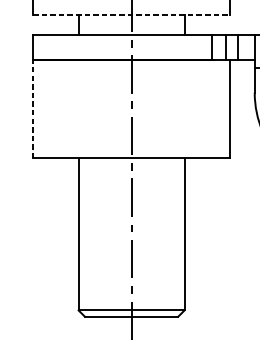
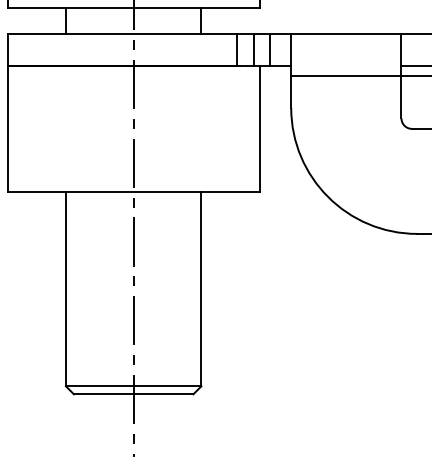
line: (132, 14) -> (134, 7), dashed -> solid
line: (32, 108) -> (7, 128), dashed -> solid

